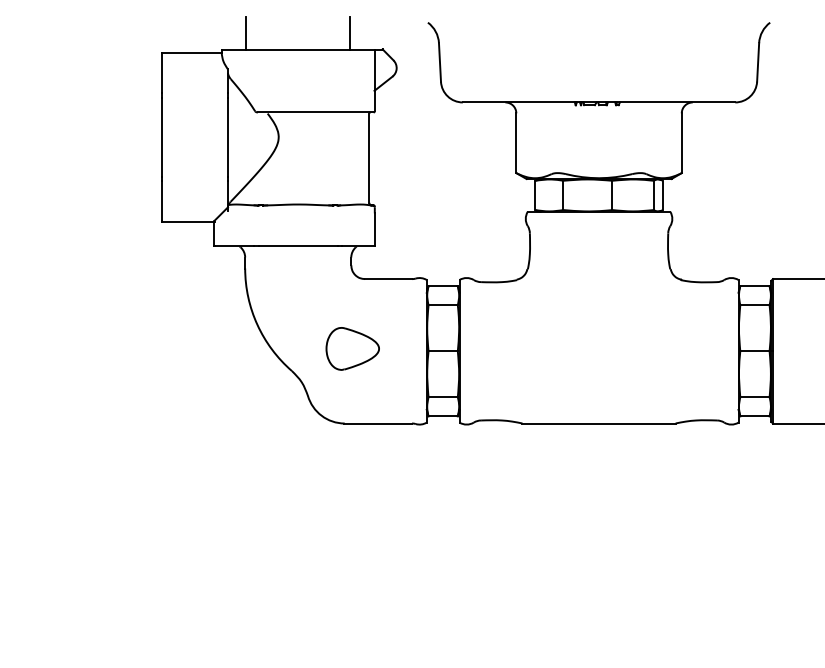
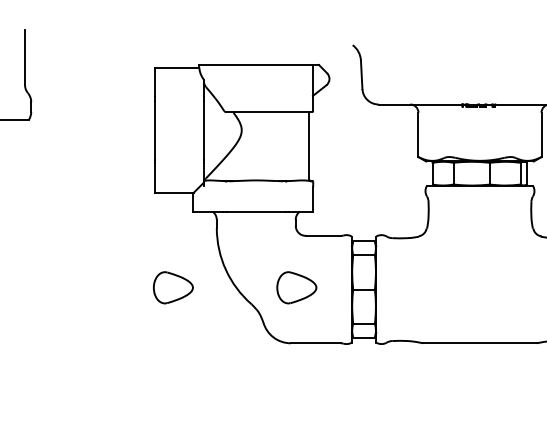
line: (246, 32) -> (217, 52), removed
line: (350, 32) -> (295, 52), removed
part: (186, 348) -> (173, 287), added

